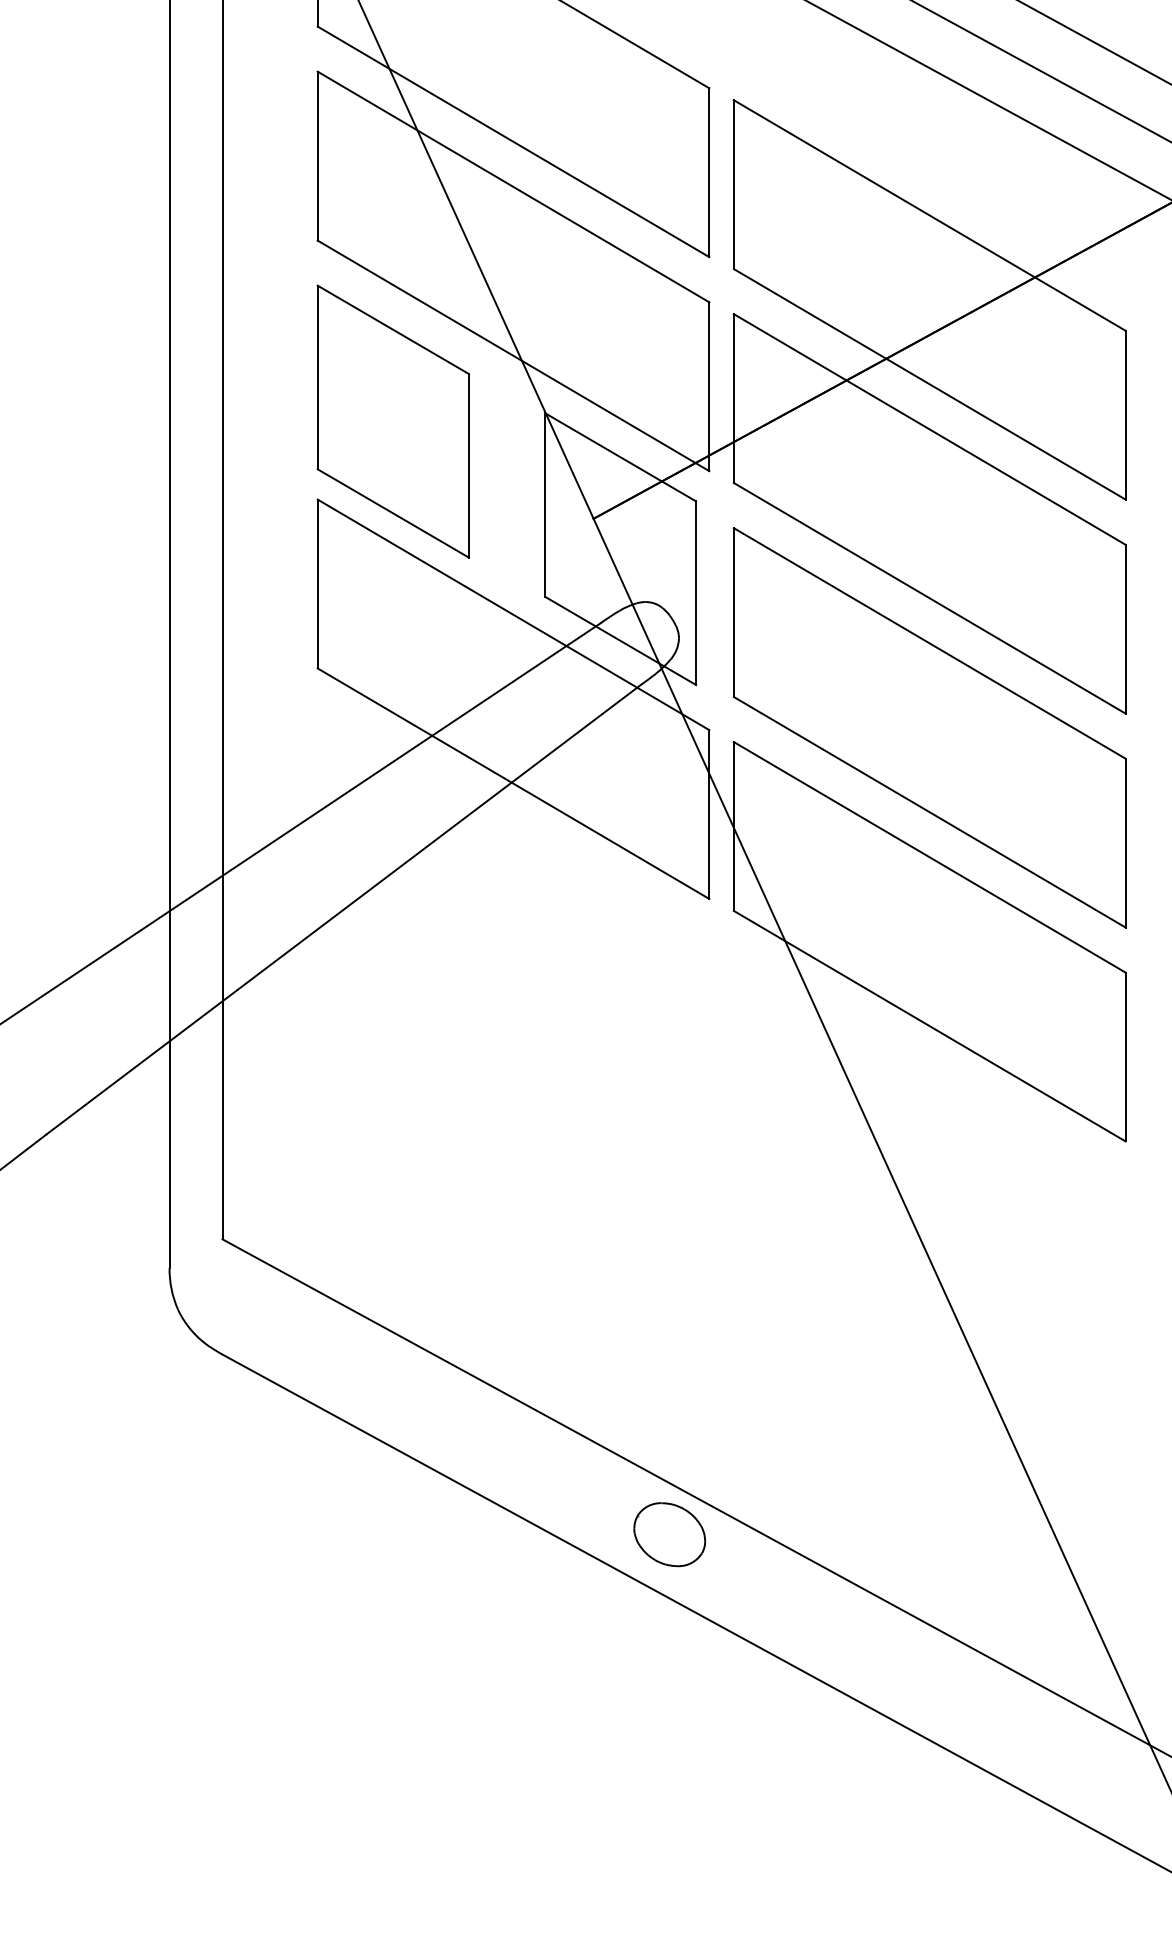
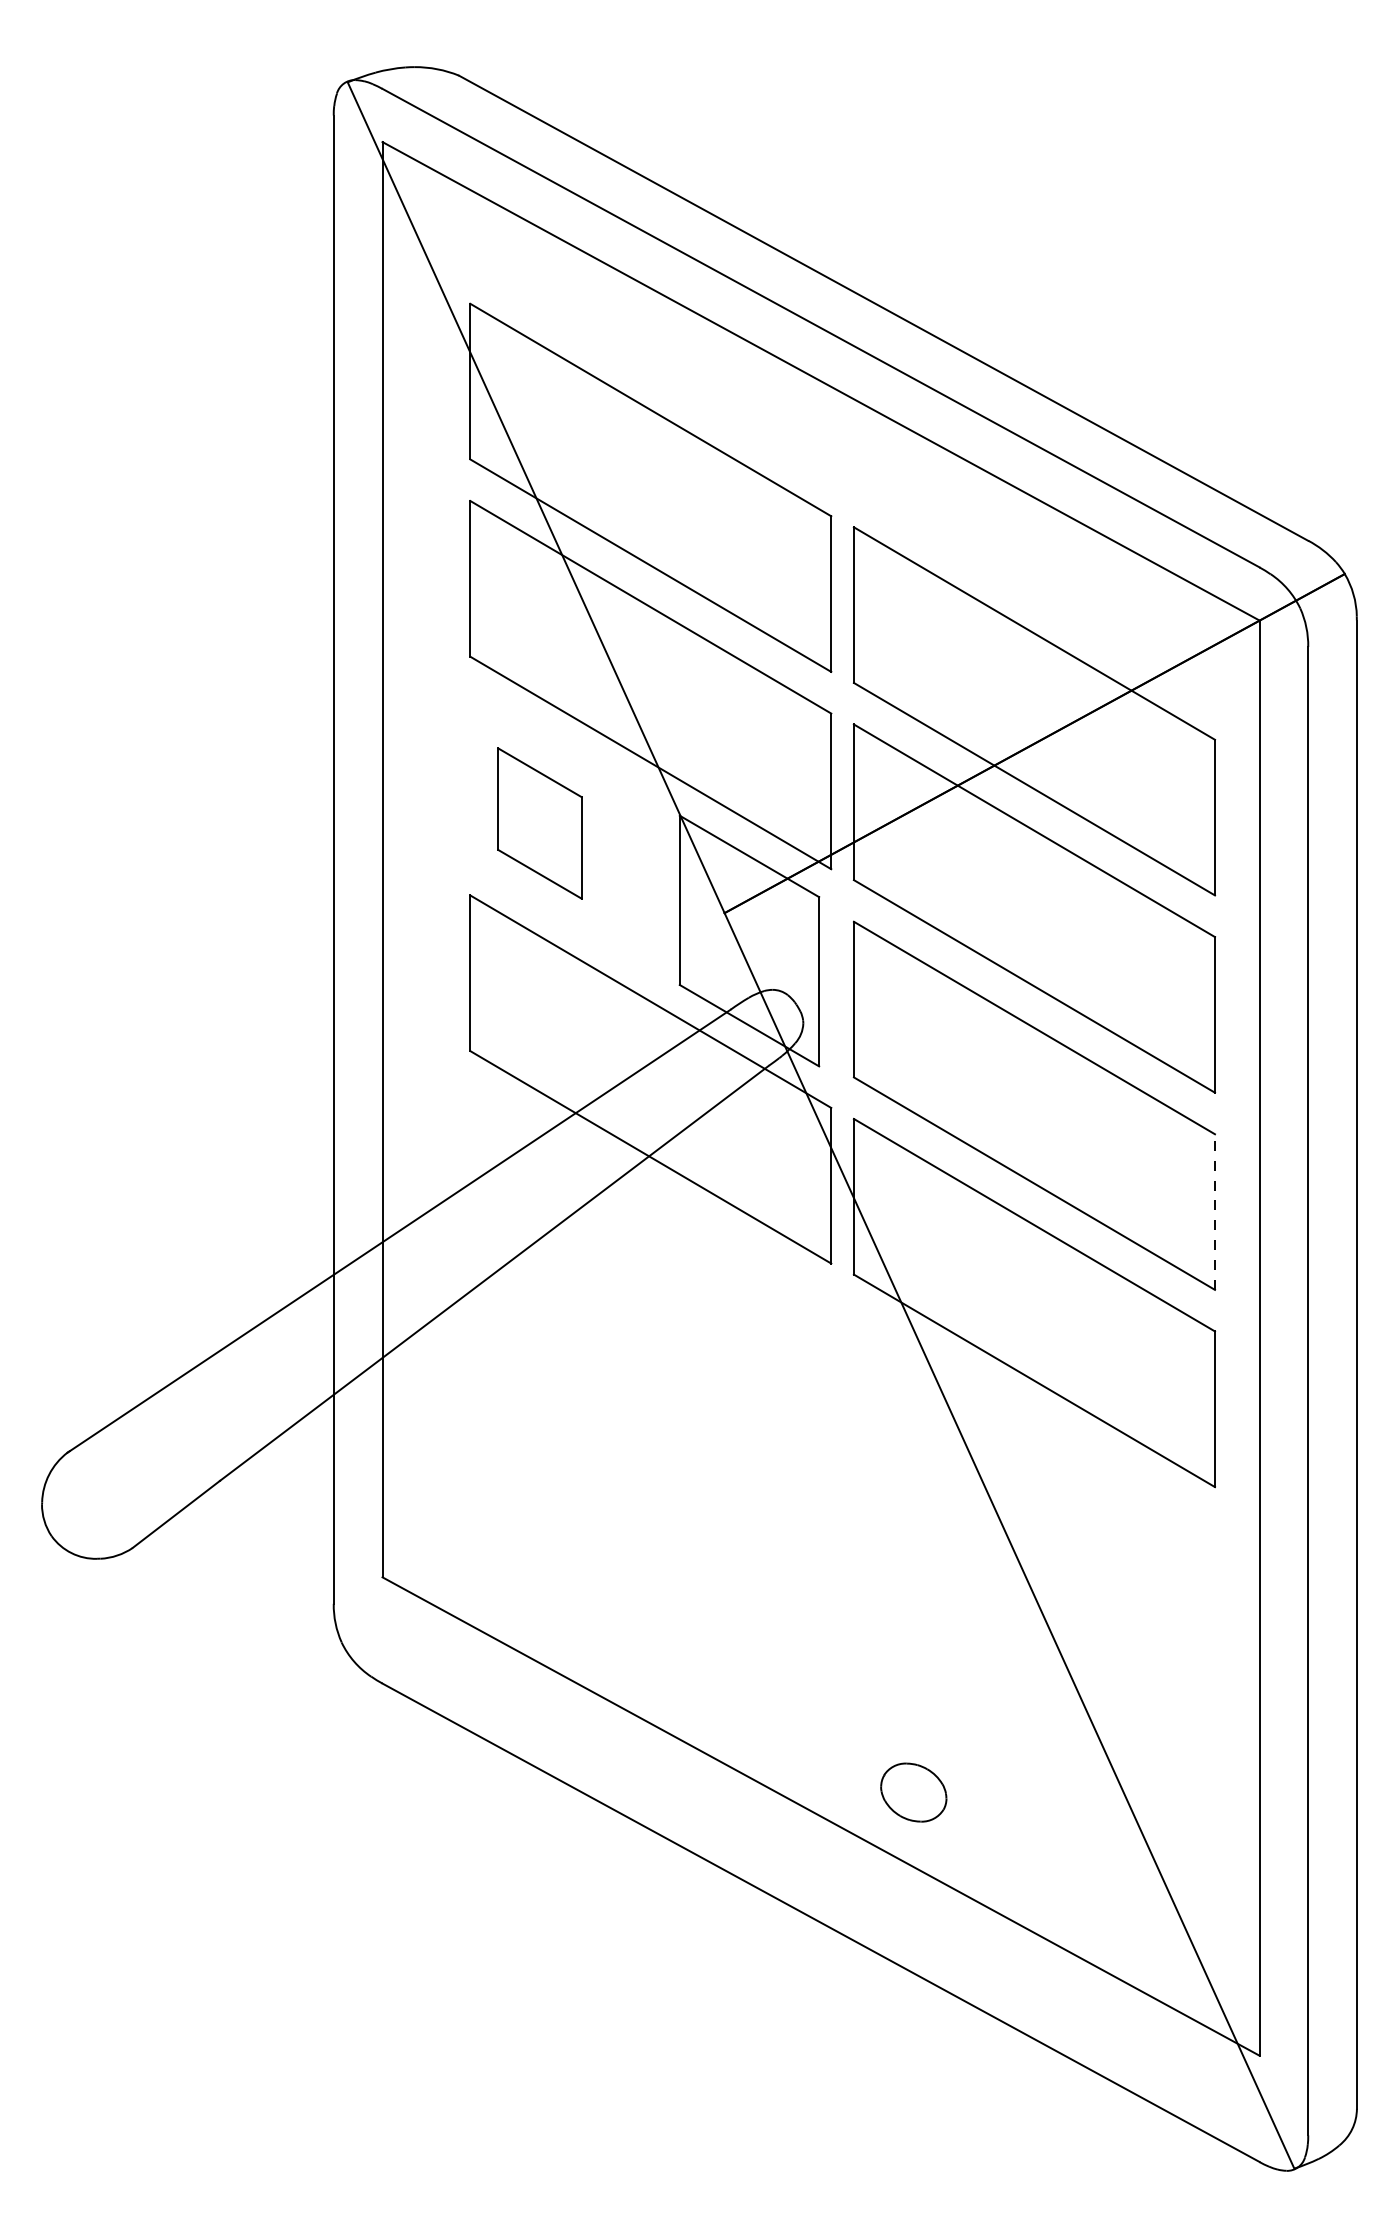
part: (392, 421) -> (539, 823), size x0.6
line: (1126, 843) -> (1215, 1212), solid -> dashed
part: (669, 1534) -> (913, 1792), moved

